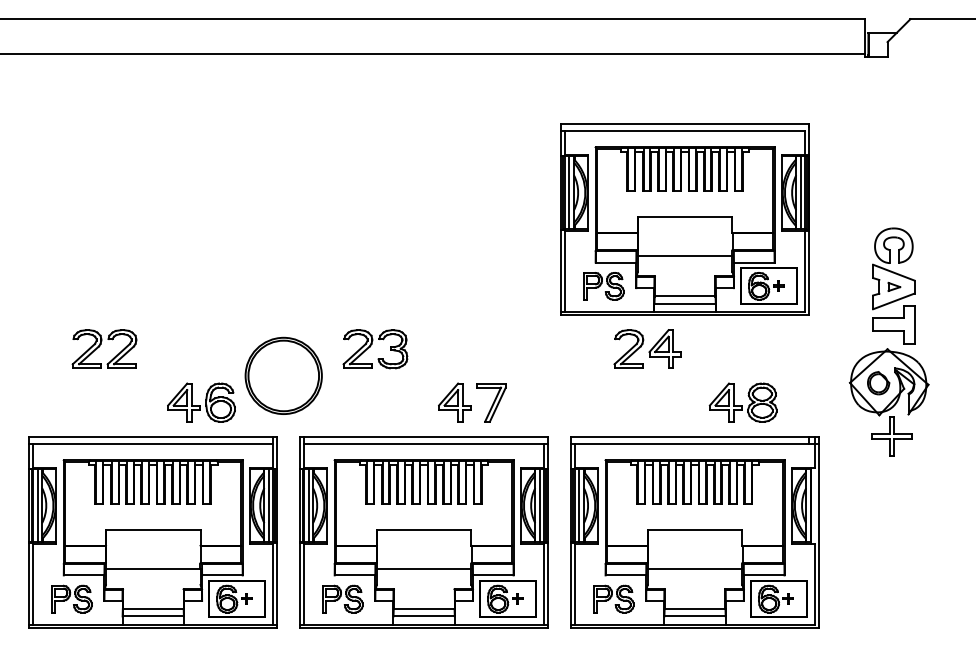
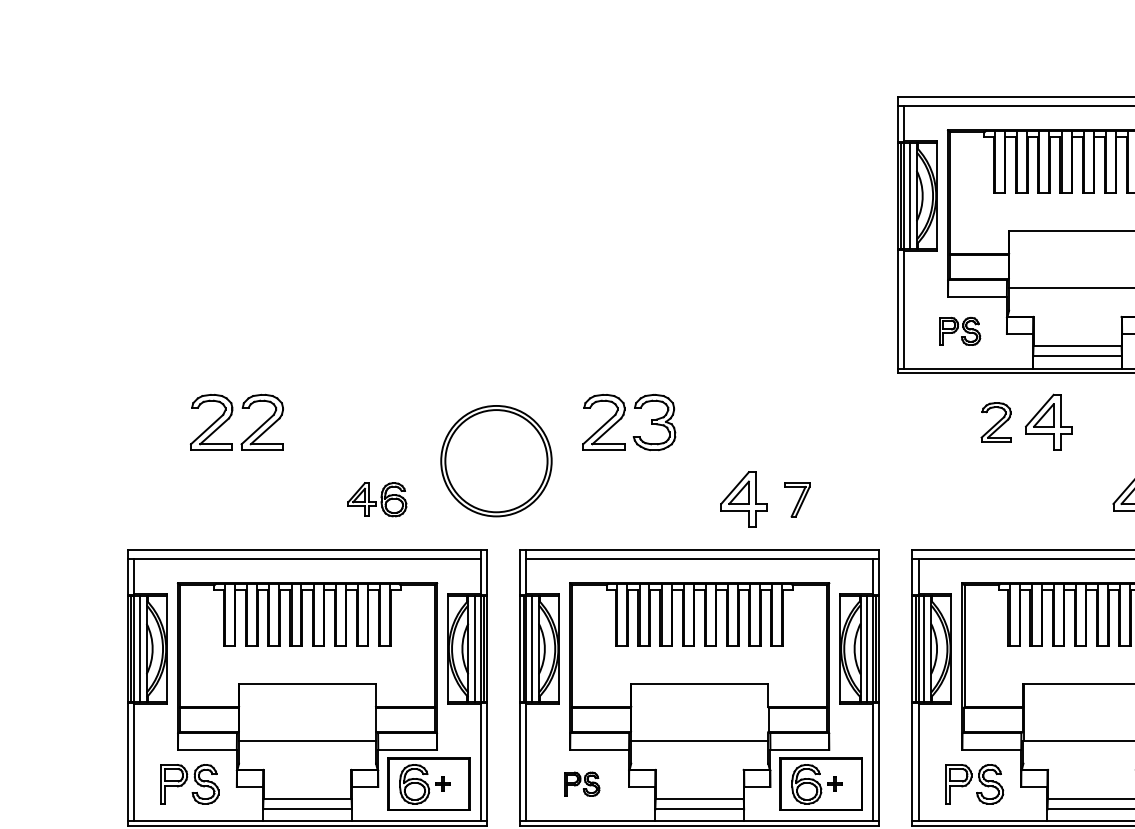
part: (603, 286) -> (959, 331), size x0.7
part: (628, 348) -> (995, 421), size x0.7
part: (201, 402) -> (377, 499), size x0.6
part: (491, 402) -> (797, 499), size x0.6
part: (342, 598) -> (581, 783), size x0.6

